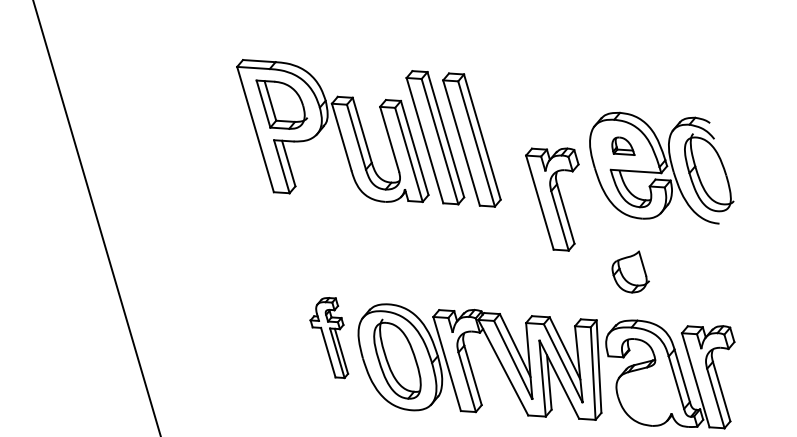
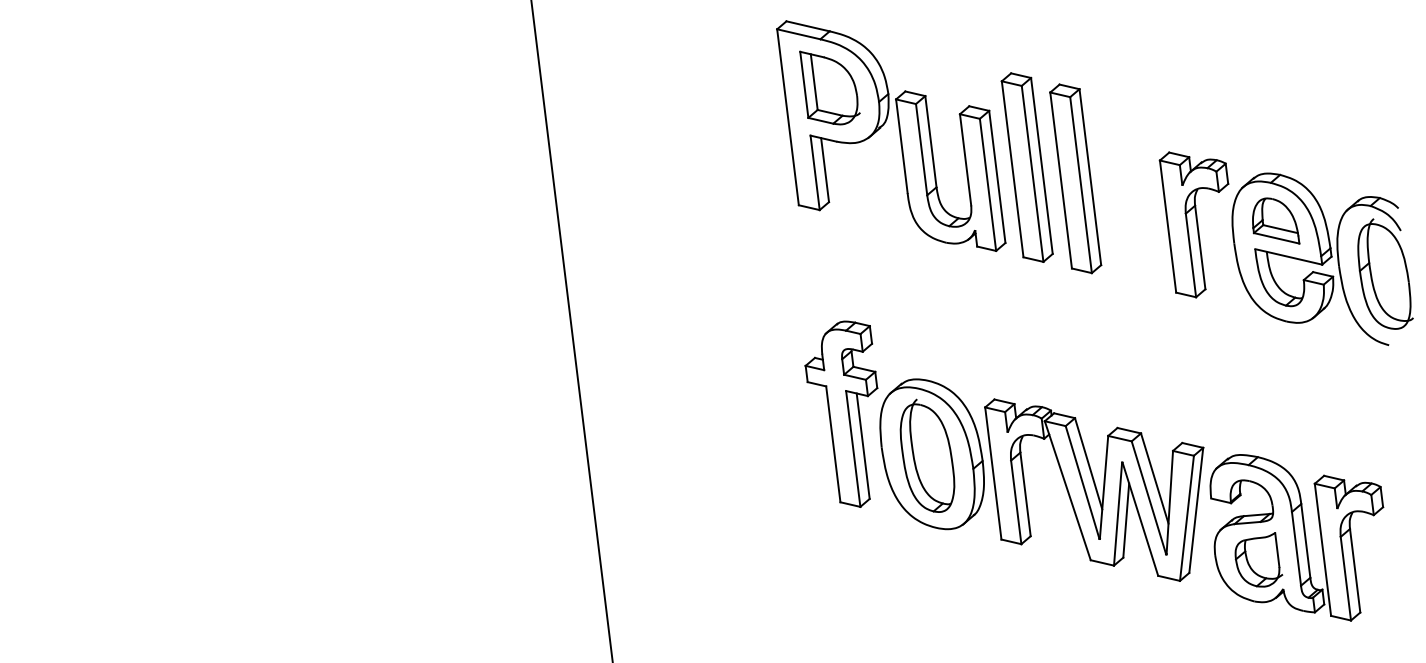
part: (622, 146) -> (1276, 220), size x1.67
part: (558, 198) -> (1193, 224), moved
part: (630, 272) -> (1258, 559), moved
part: (329, 338) -> (841, 413), size x1.67

